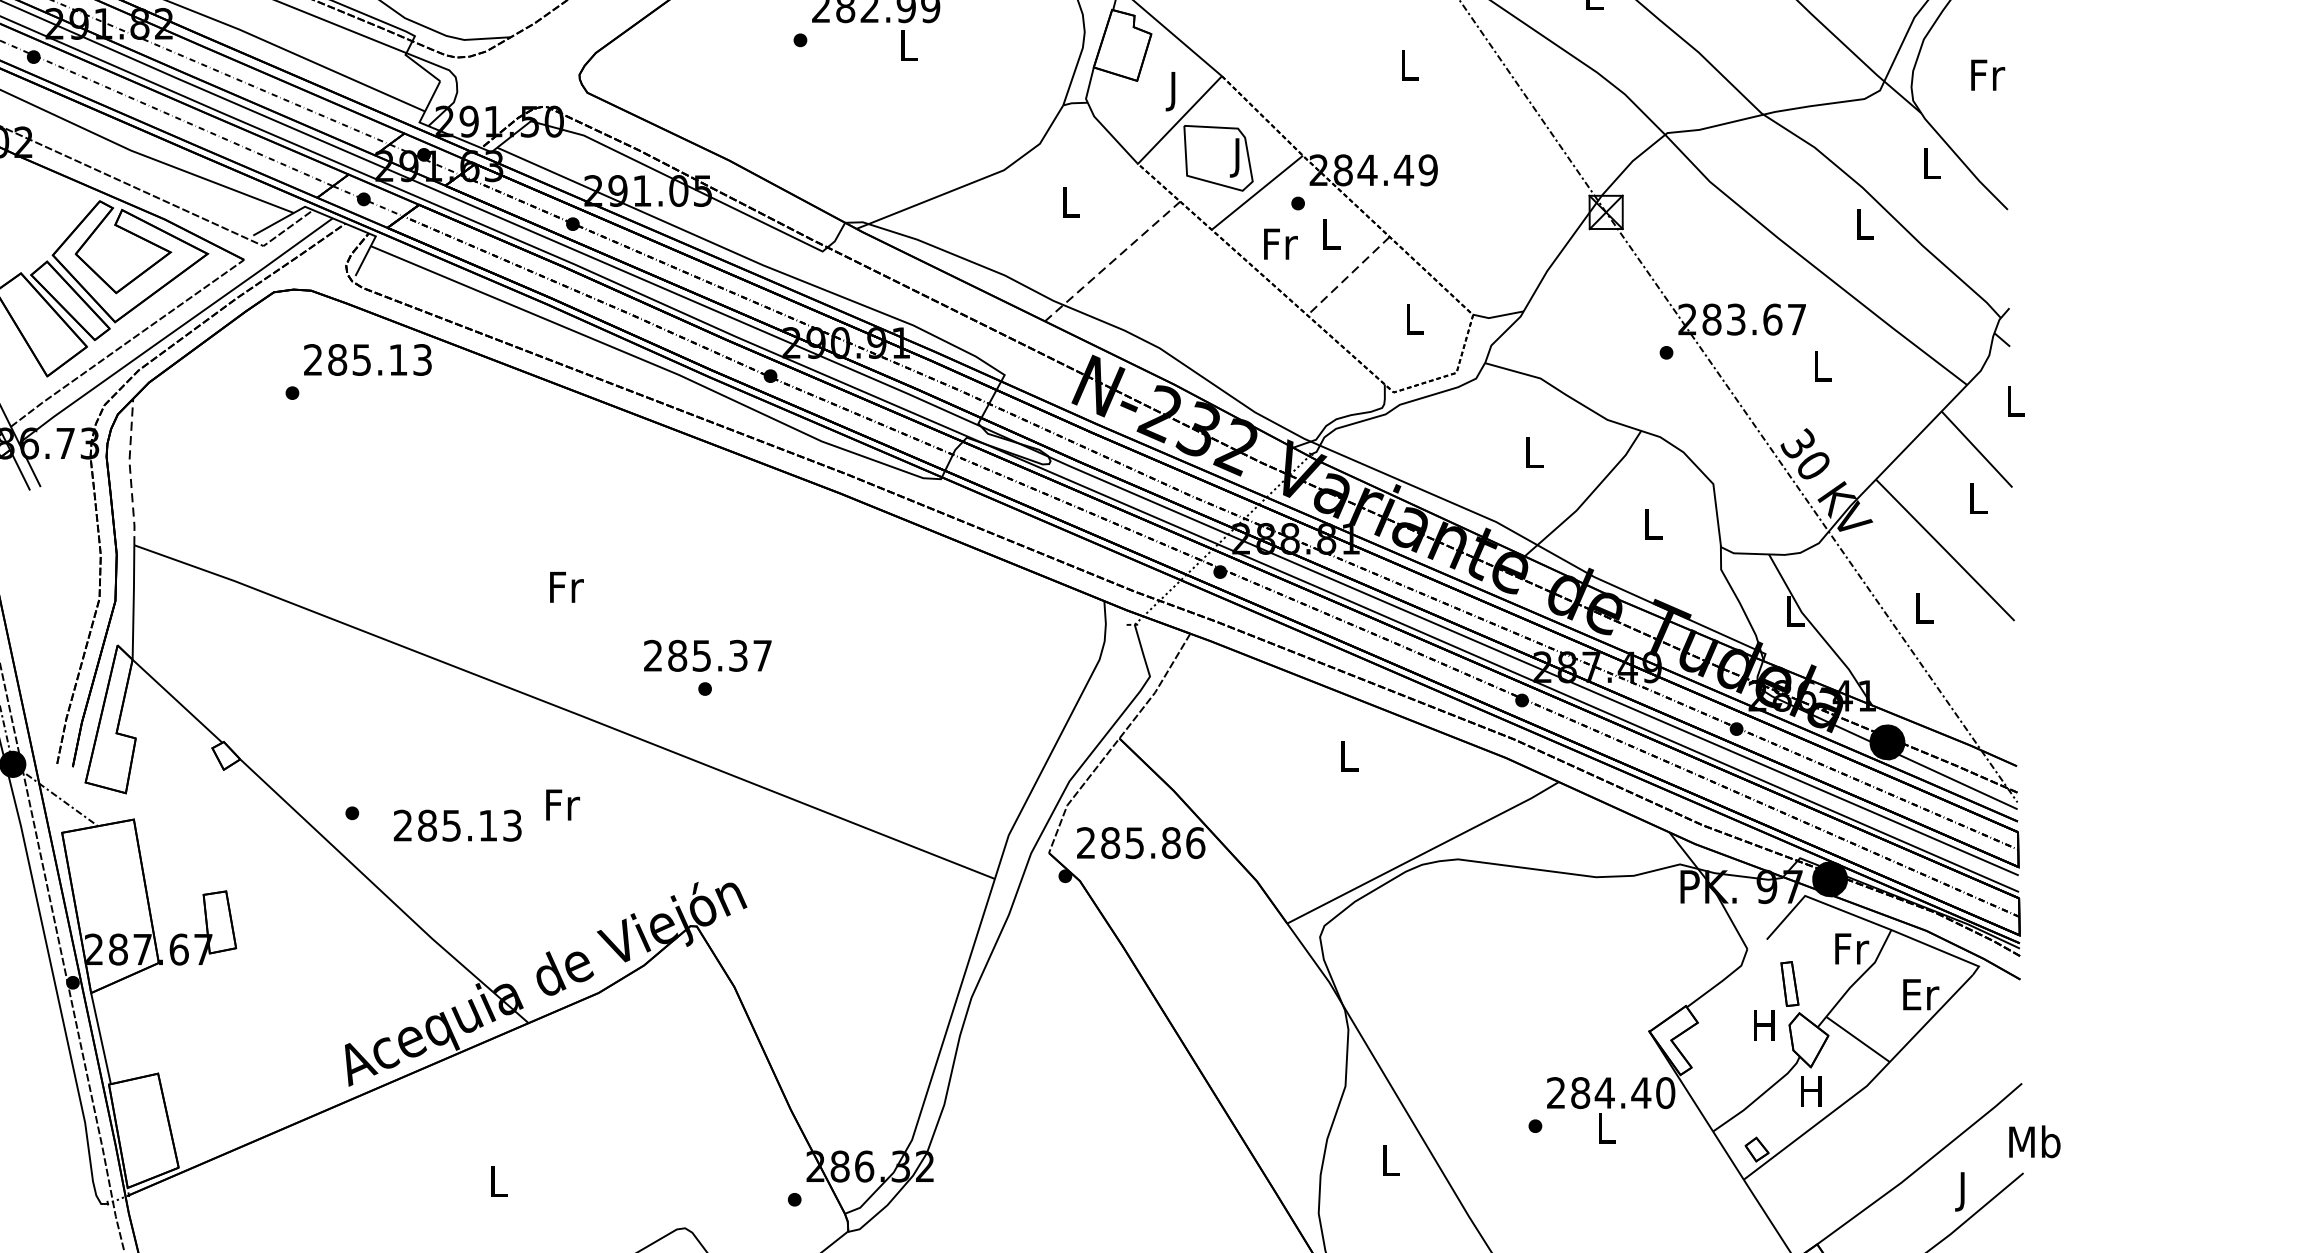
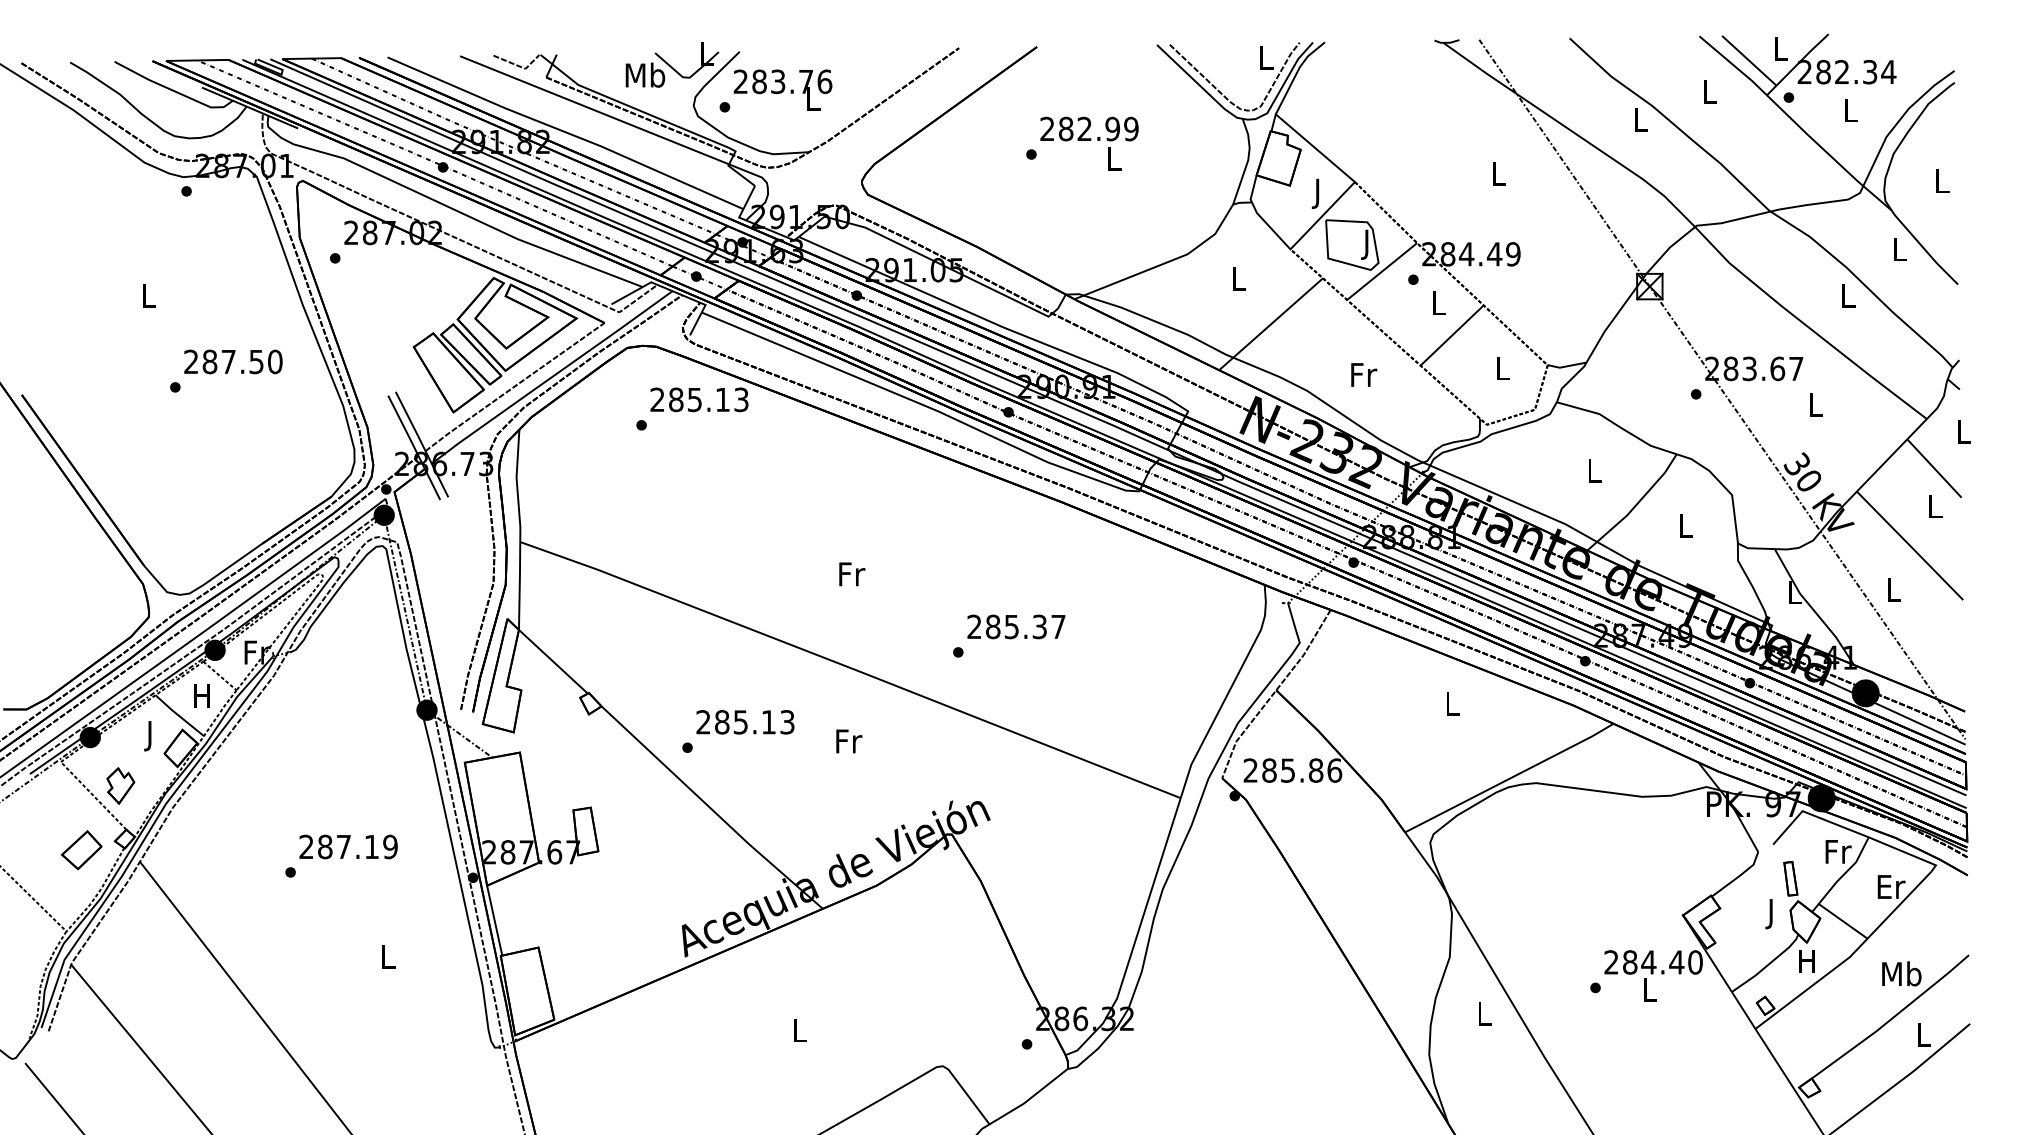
text: (1987, 75) -> (1942, 181), Fr -> L
text: (1281, 243) -> (1364, 374), moved
line: (1113, 260) -> (1271, 323), dashed -> solid
line: (1349, 276) -> (1452, 335), dashed -> solid
line: (130, 471) -> (517, 485), dashed -> solid
text: (707, 655) -> (1016, 626), moved
text: (457, 825) -> (745, 722), moved
text: (1763, 1030) -> (1770, 914), H -> J
text: (2034, 1141) -> (1901, 973), moved
text: (1962, 1192) -> (1923, 1038), J -> L

